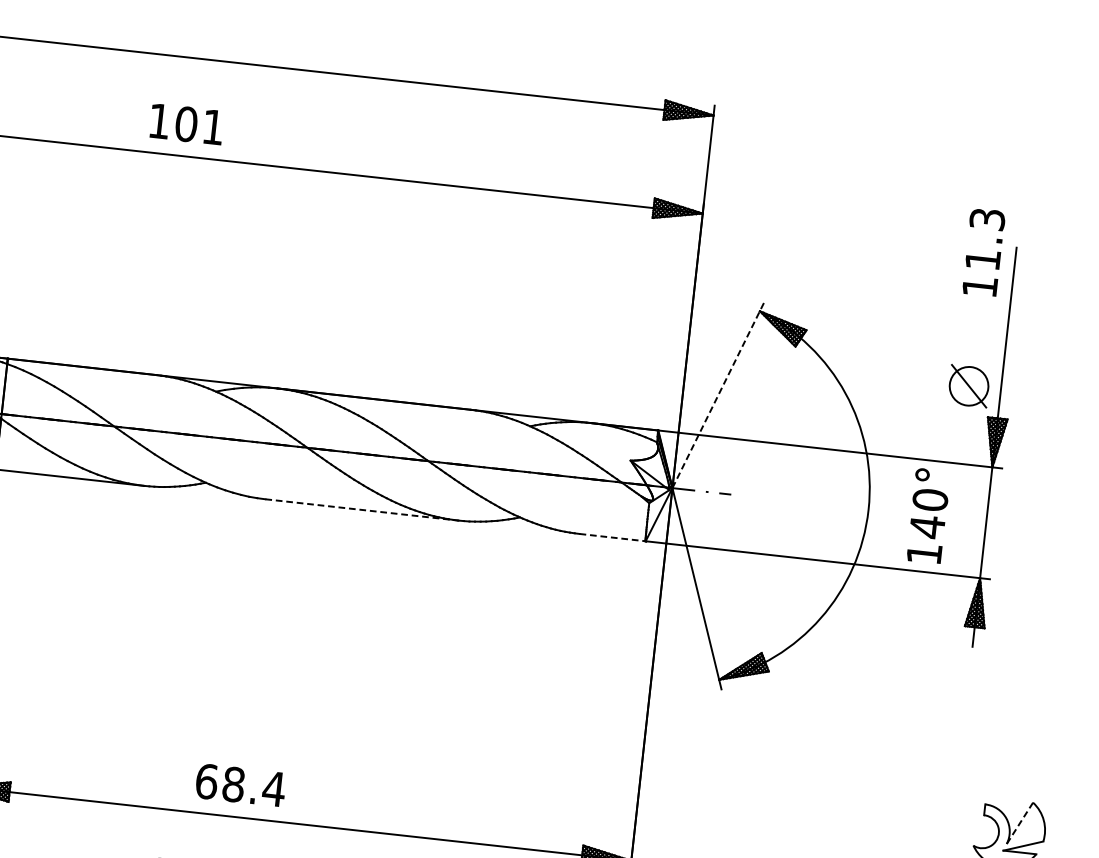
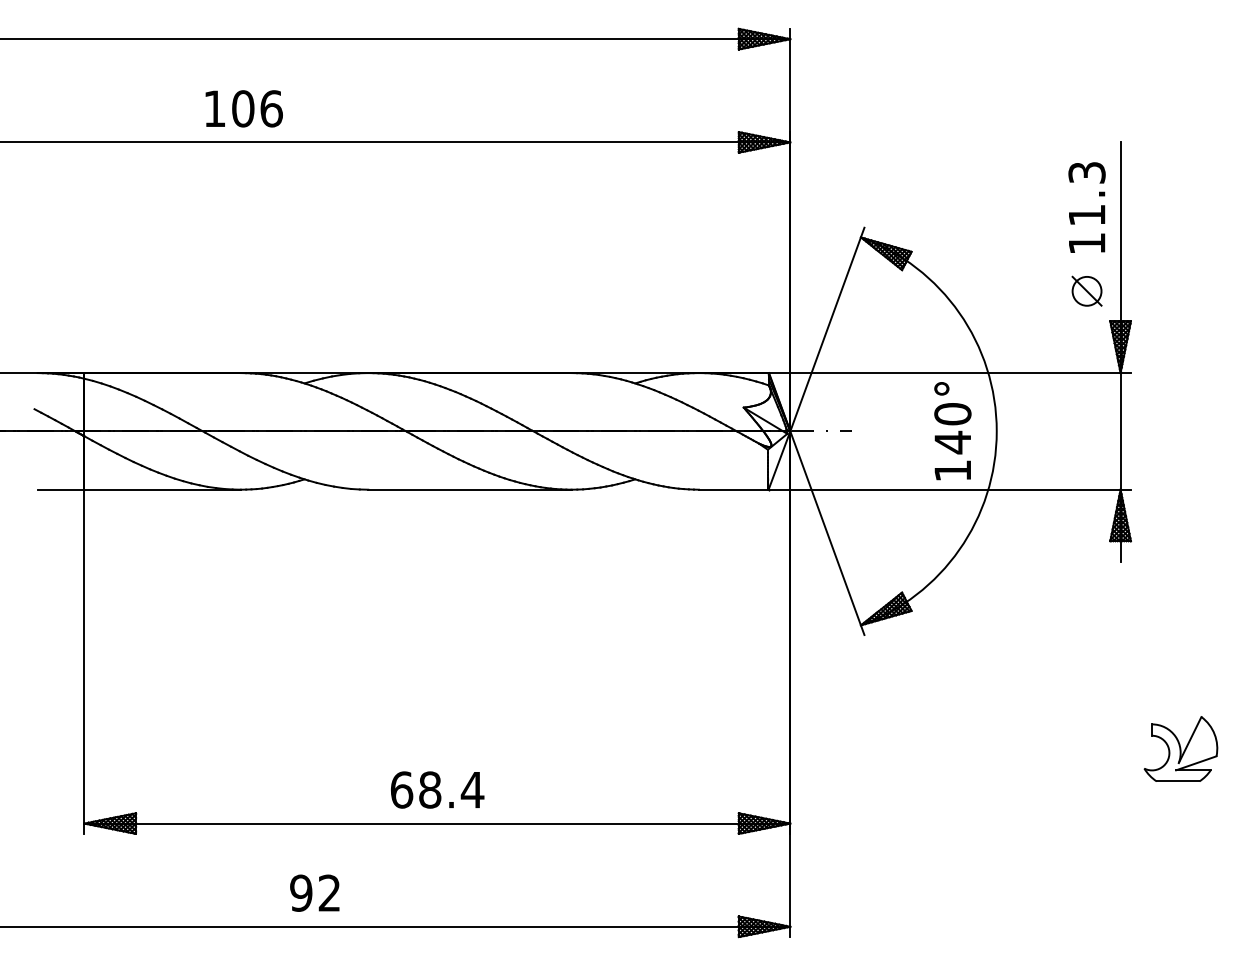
text: (213, 126) -> (271, 108), 101 -> 106
text: (983, 252) -> (1086, 207), moved
part: (968, 385) -> (1086, 290), size x0.71
line: (718, 395) -> (827, 329), dashed -> solid
line: (361, 509) -> (469, 489), dashed -> solid
text: (928, 516) -> (952, 431), moved
line: (612, 537) -> (733, 489), dashed -> solid
text: (240, 784) -> (437, 789), moved
line: (1020, 823) -> (1190, 740), dashed -> solid

